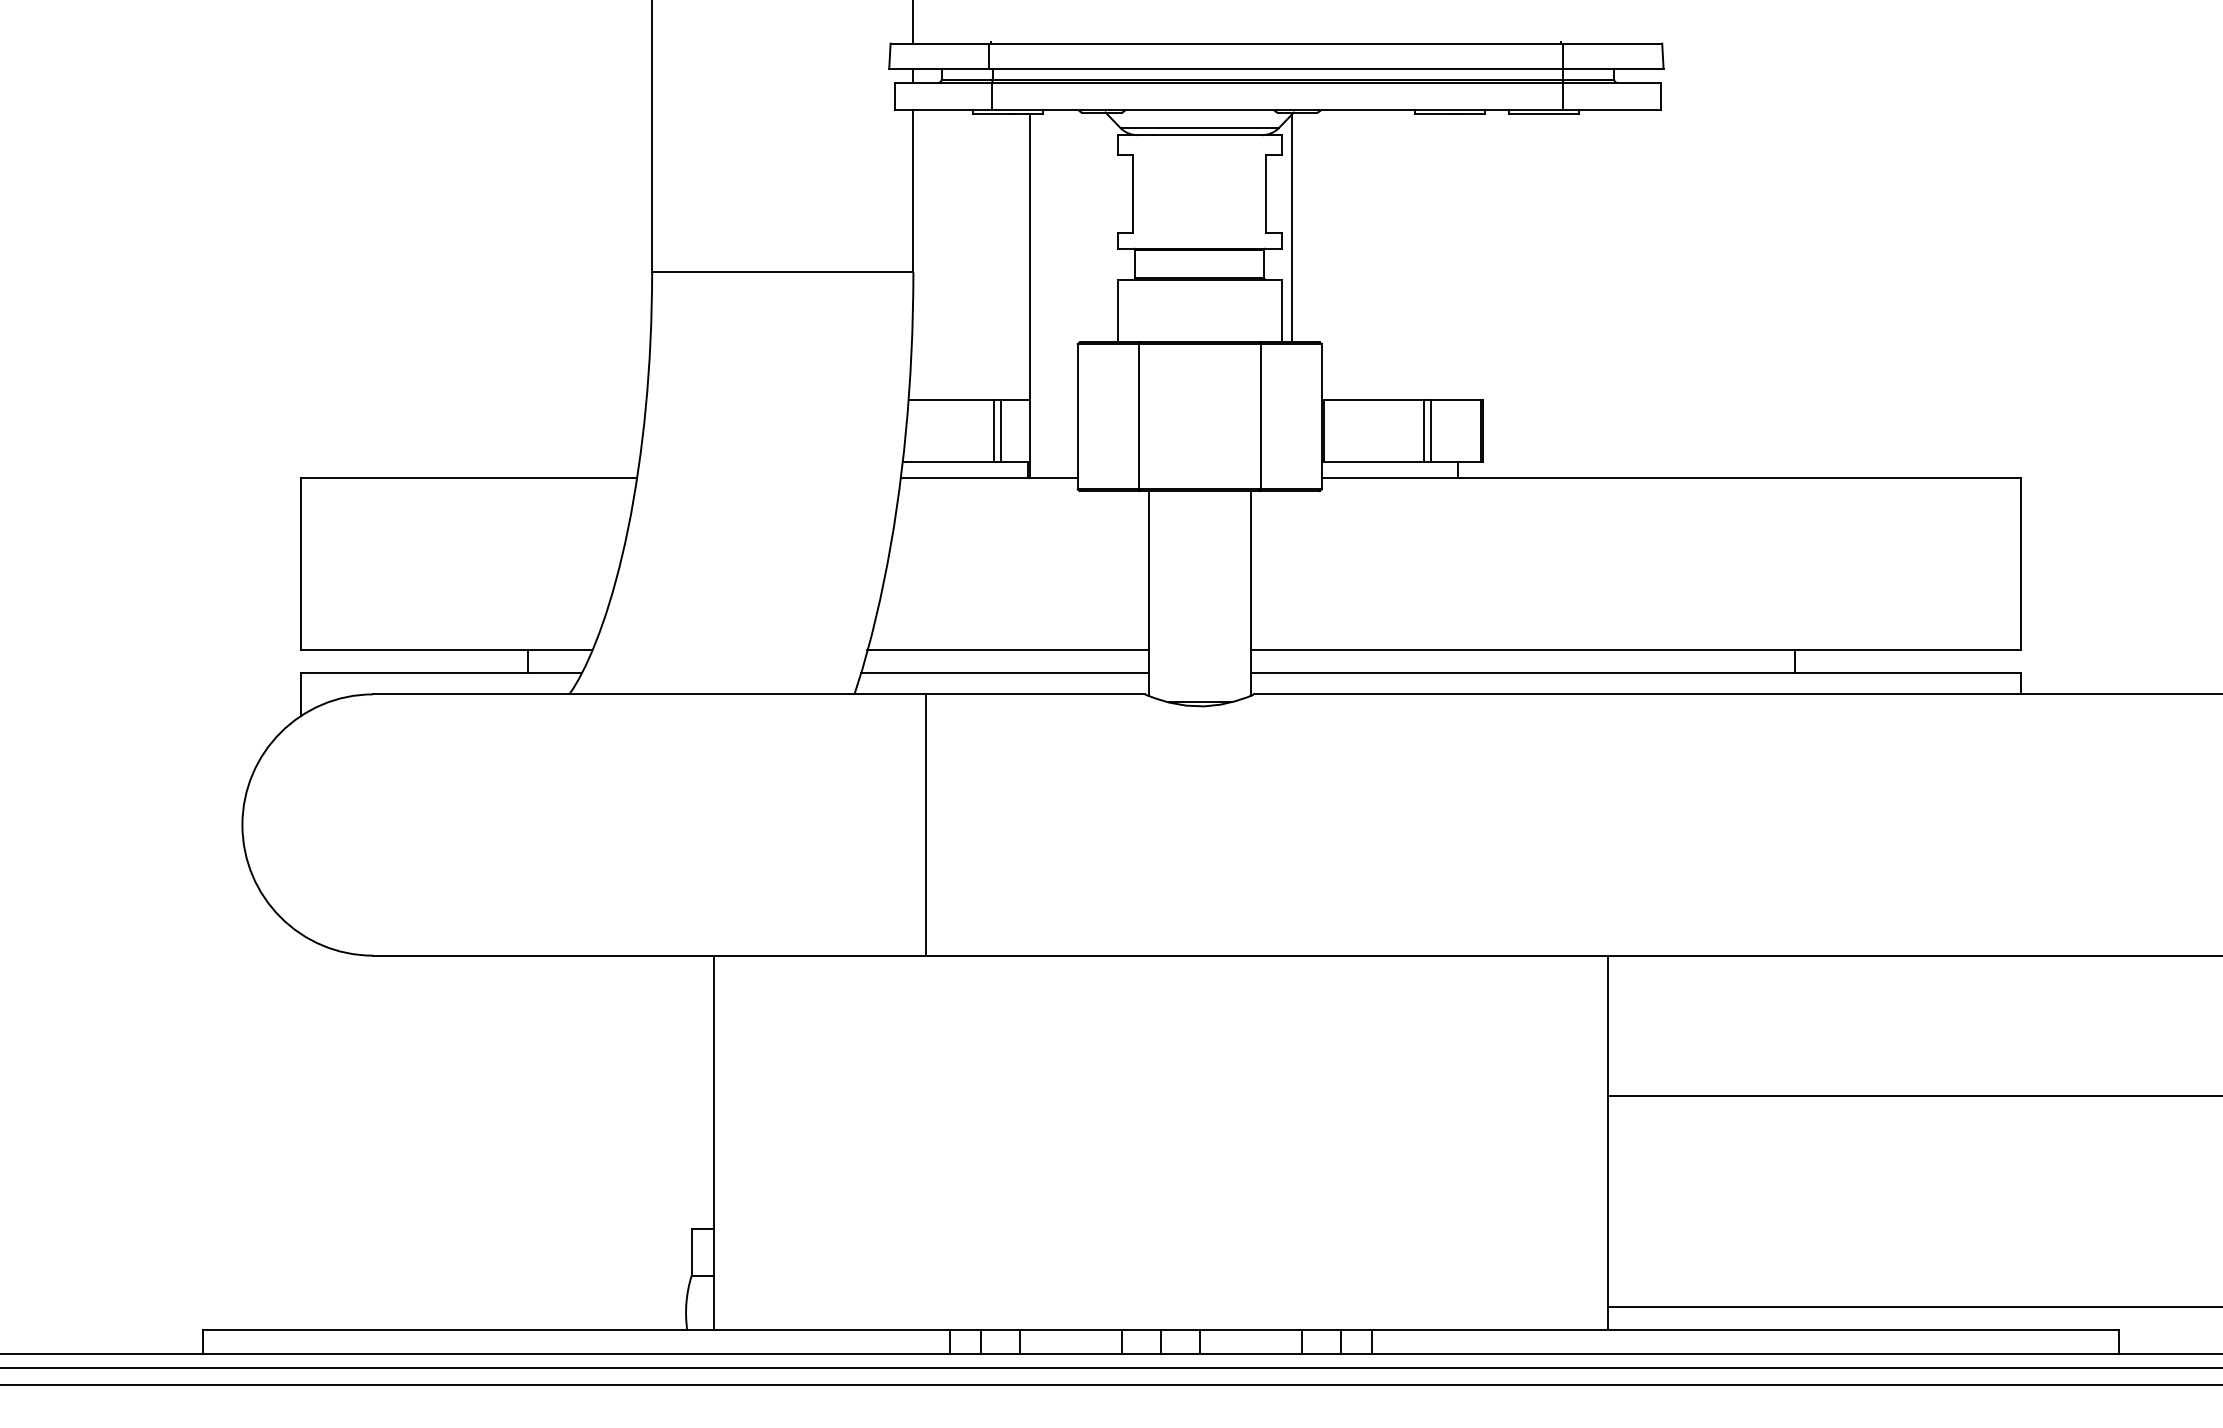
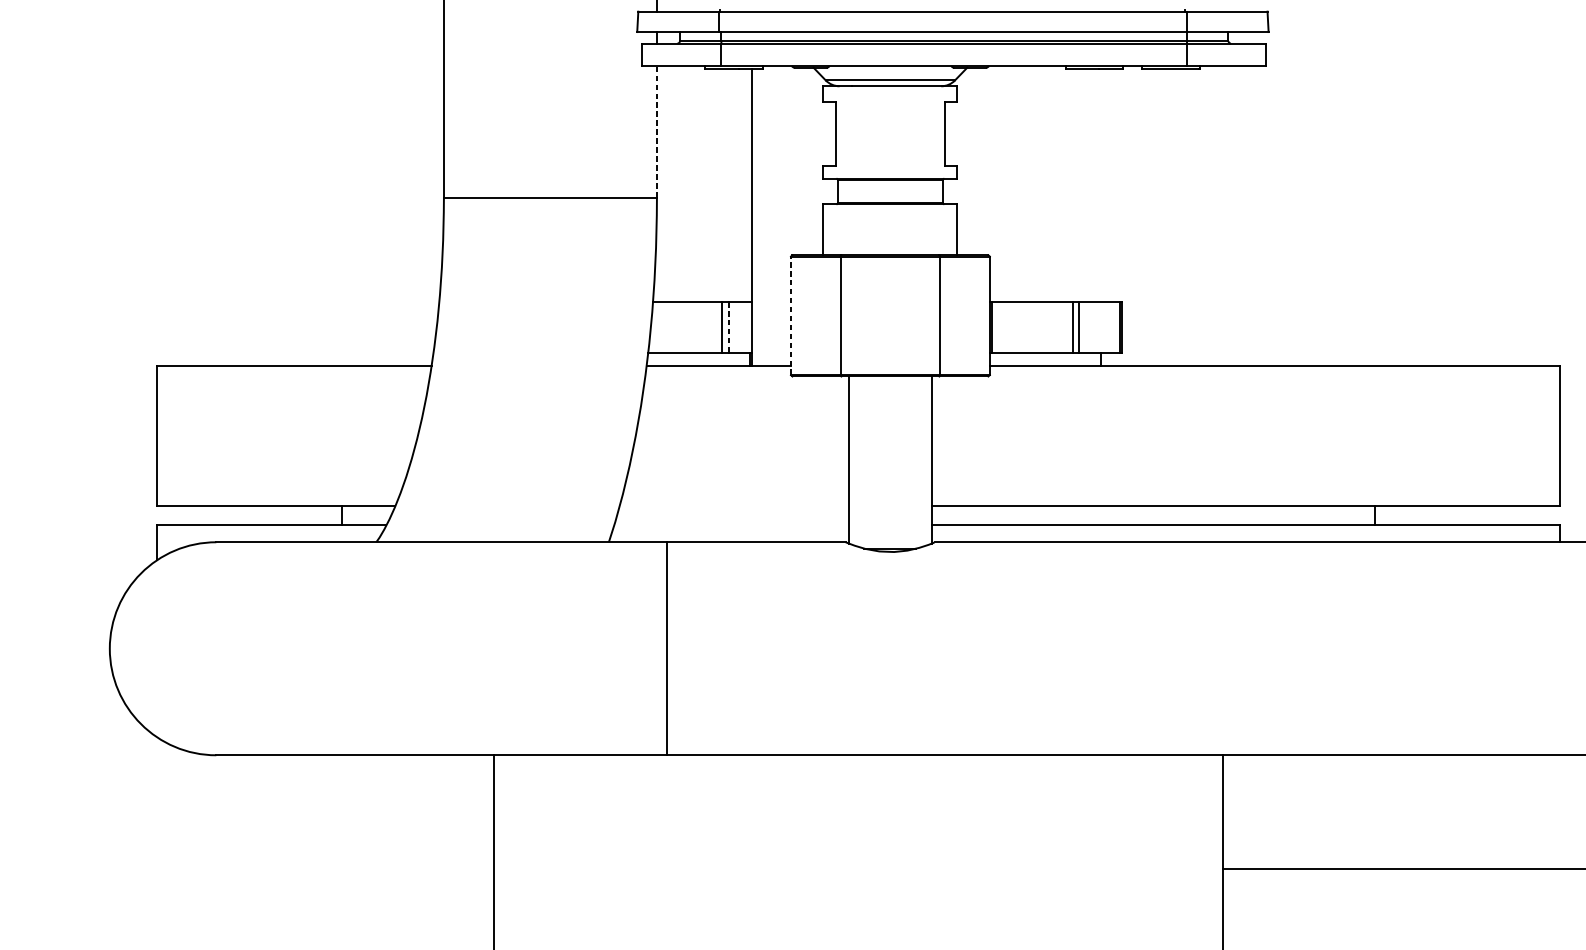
line: (913, 191) -> (657, 132), solid -> dashed
line: (1291, 228) -> (965, 162), removed
line: (1077, 416) -> (790, 315), solid -> dashed
line: (1001, 431) -> (728, 327), solid -> dashed
line: (1007, 649) -> (733, 505), removed
line: (1004, 673) -> (731, 525), removed

